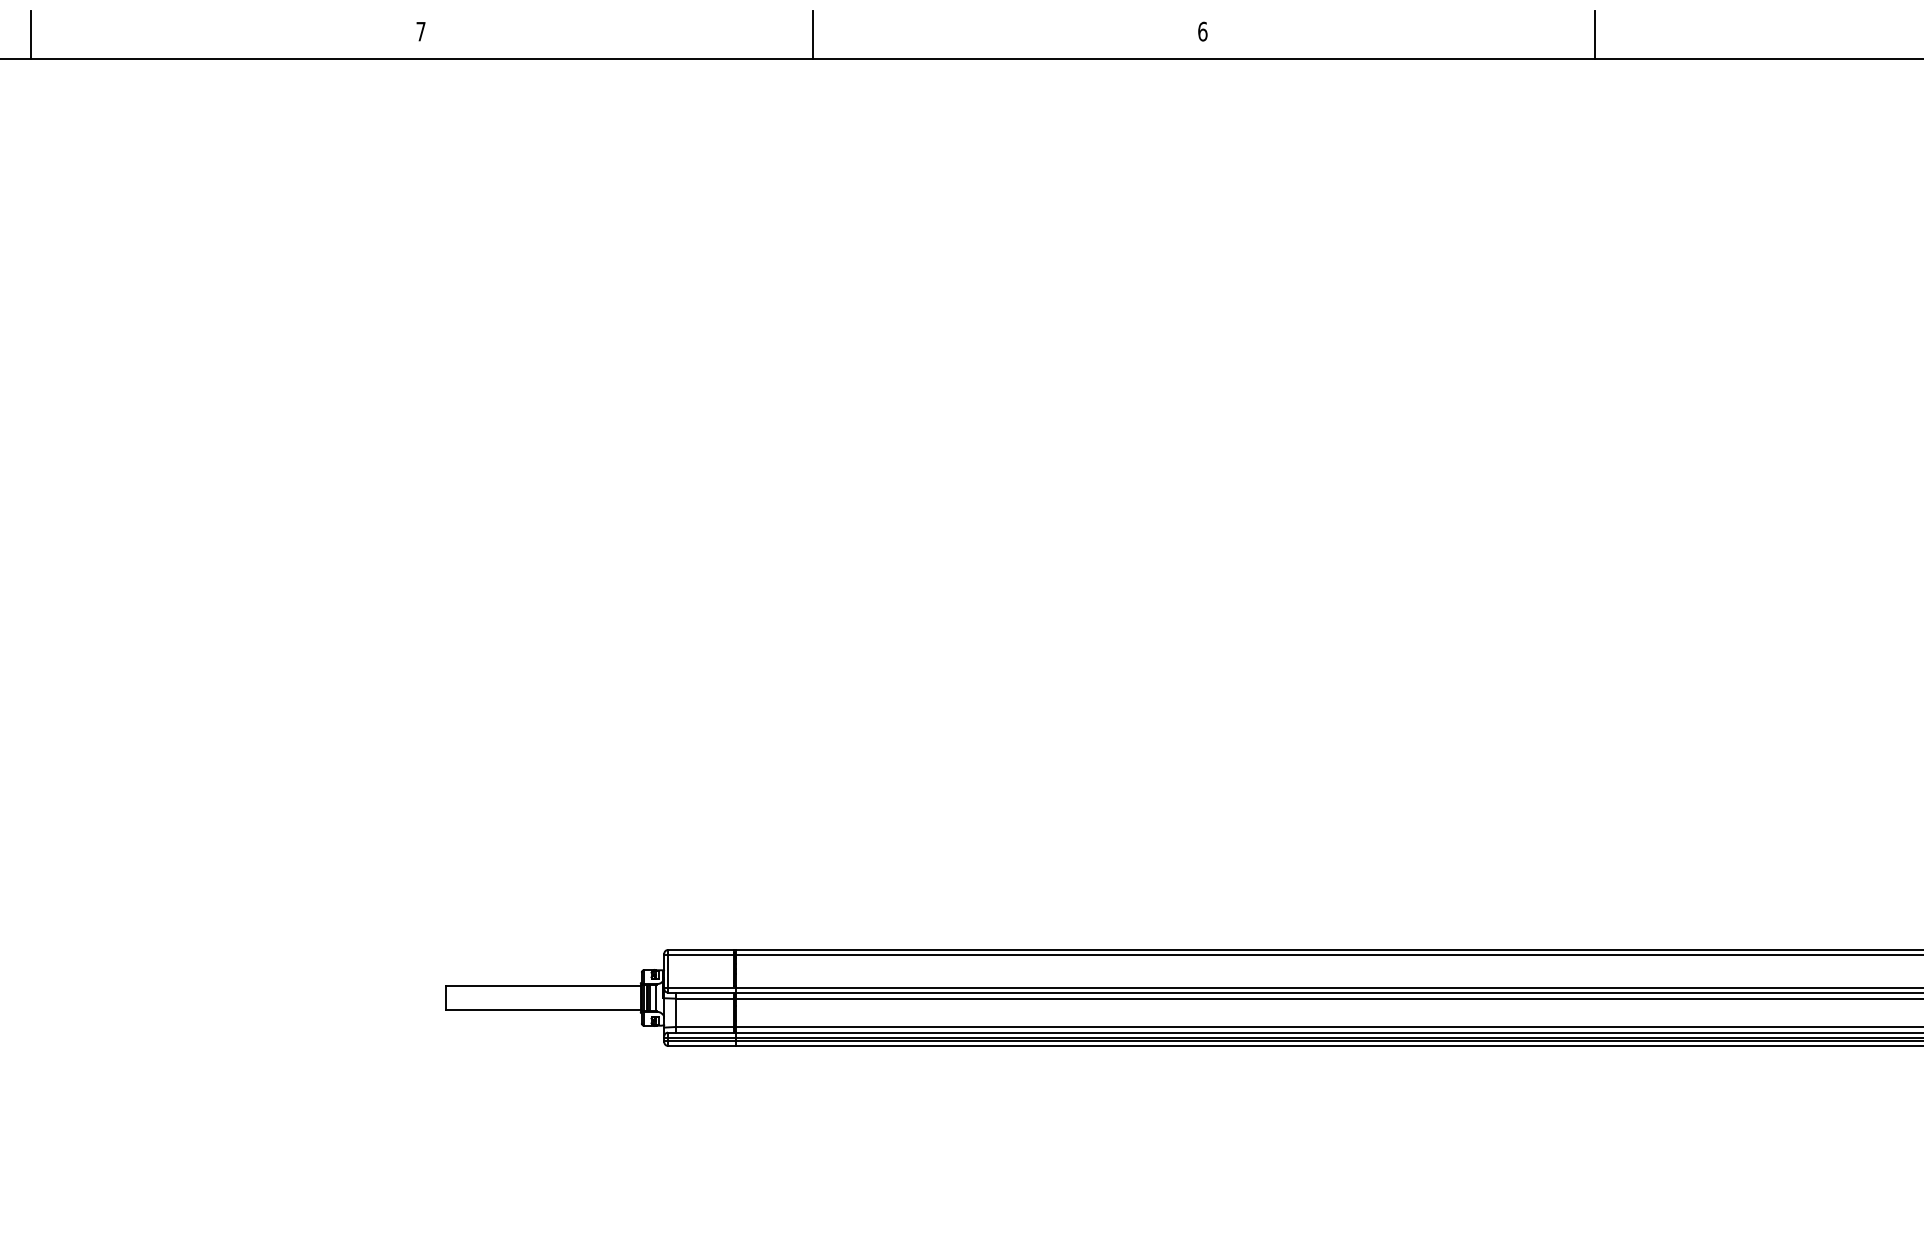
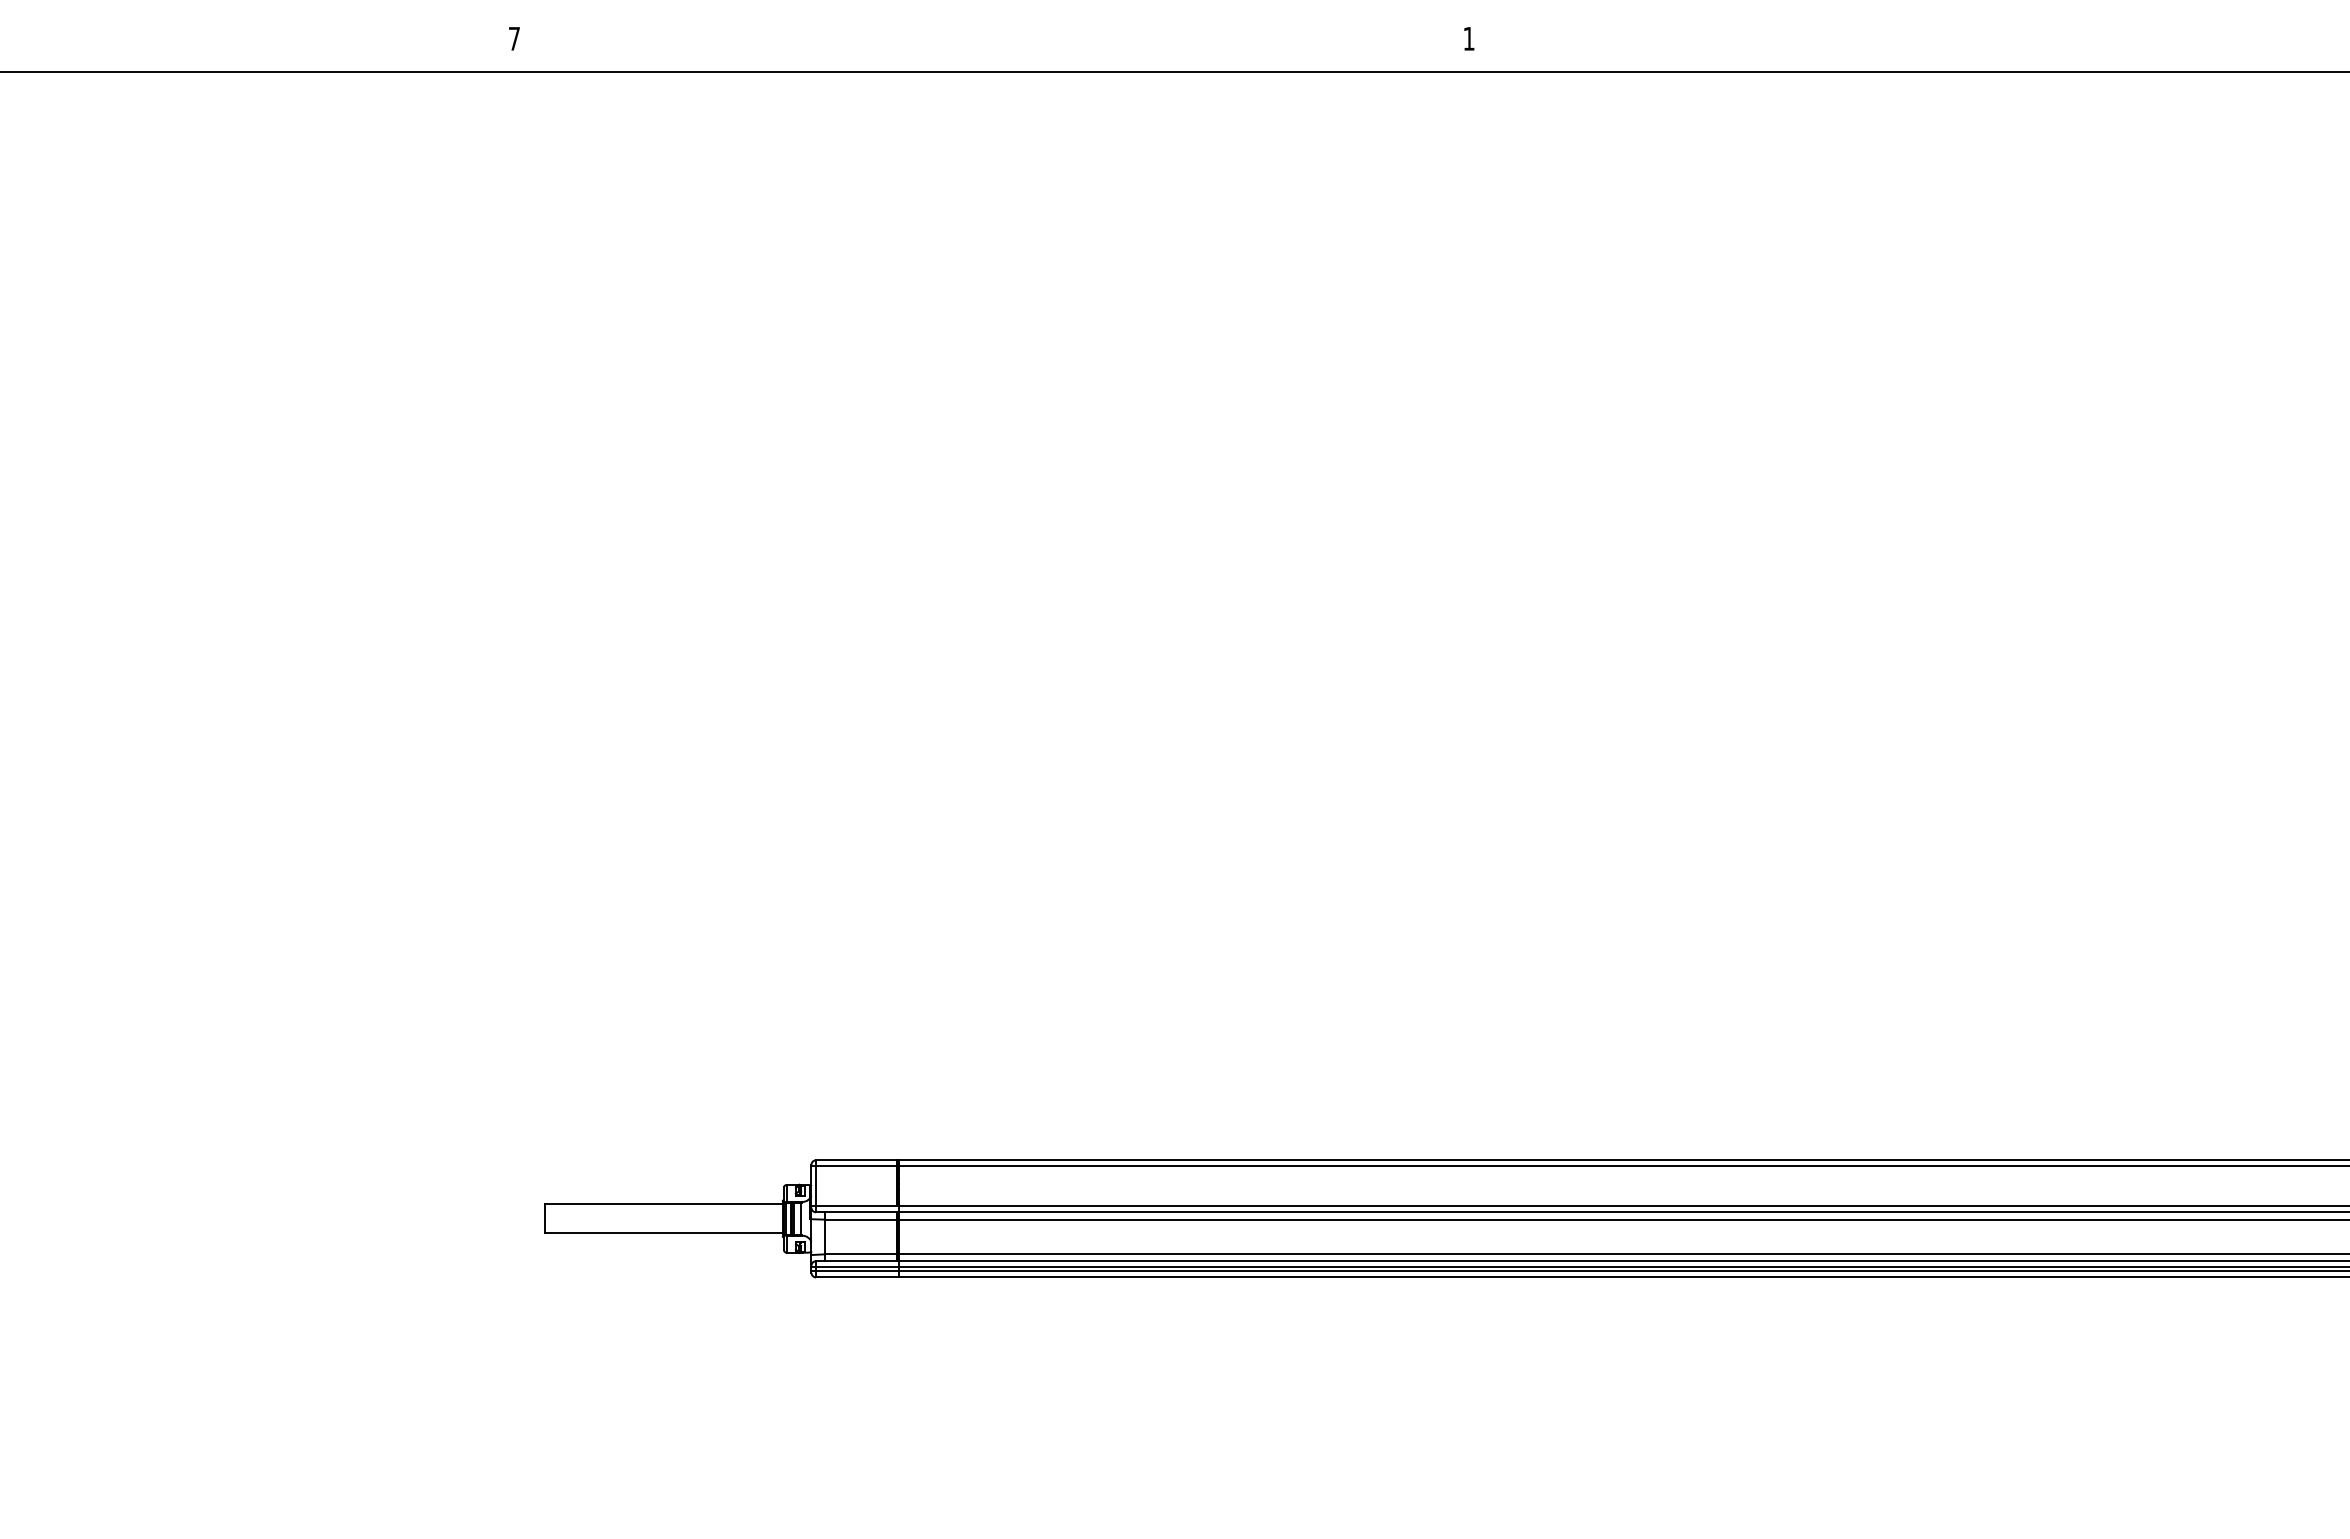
text: (1202, 31) -> (1468, 38), 6 -> 1
line: (31, 34) -> (38, 42), removed
line: (812, 34) -> (992, 42), removed
line: (1594, 34) -> (1947, 42), removed

